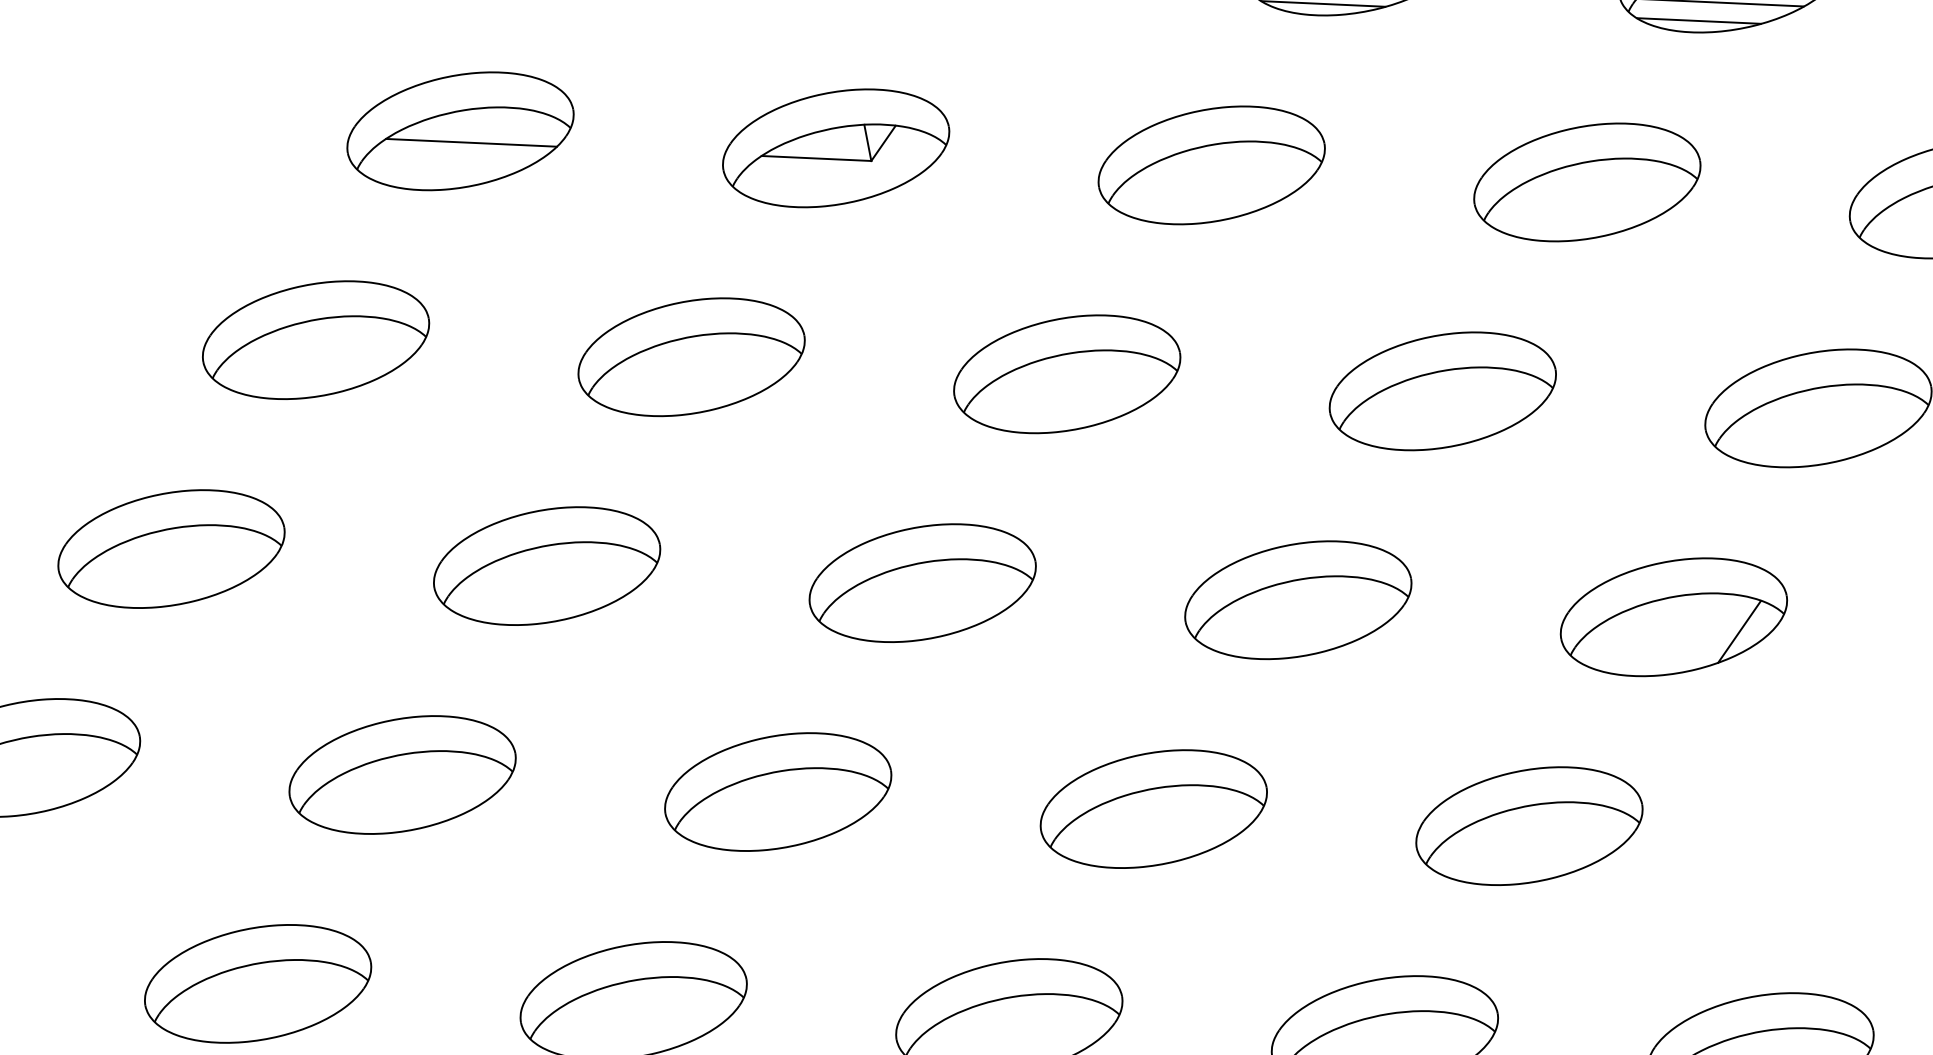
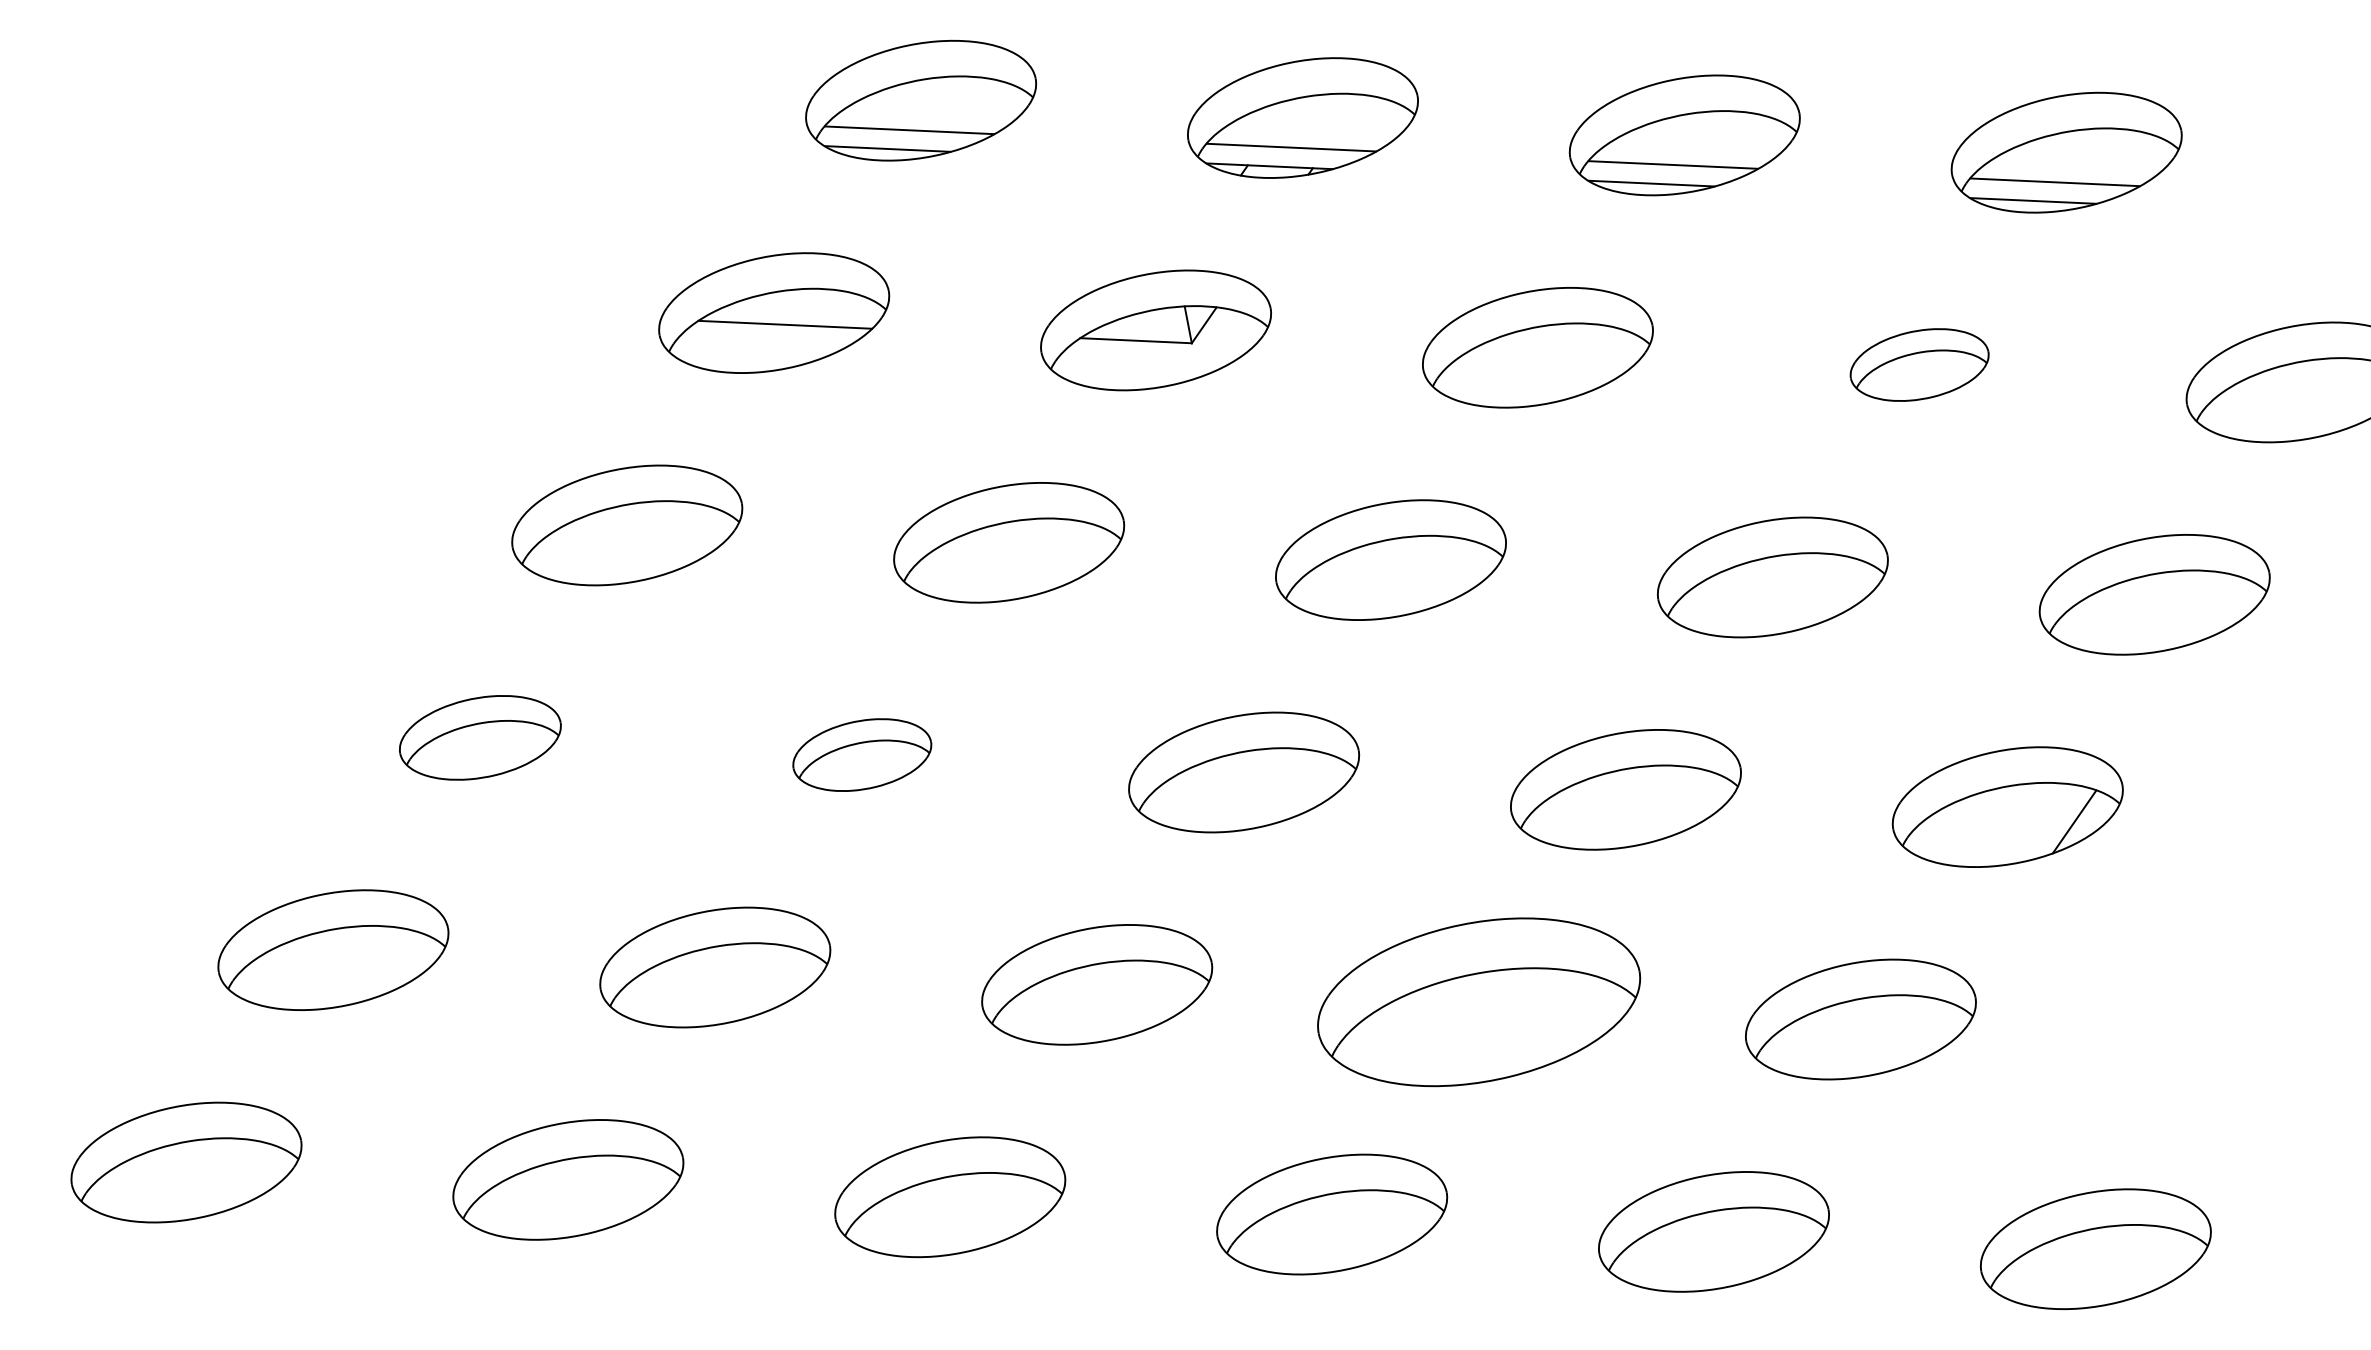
part: (1587, 181) -> (1919, 364), size x0.6
part: (171, 548) -> (480, 737), size x0.7
part: (547, 565) -> (862, 754), size x0.6
part: (1153, 808) -> (1478, 1001), size x1.4

